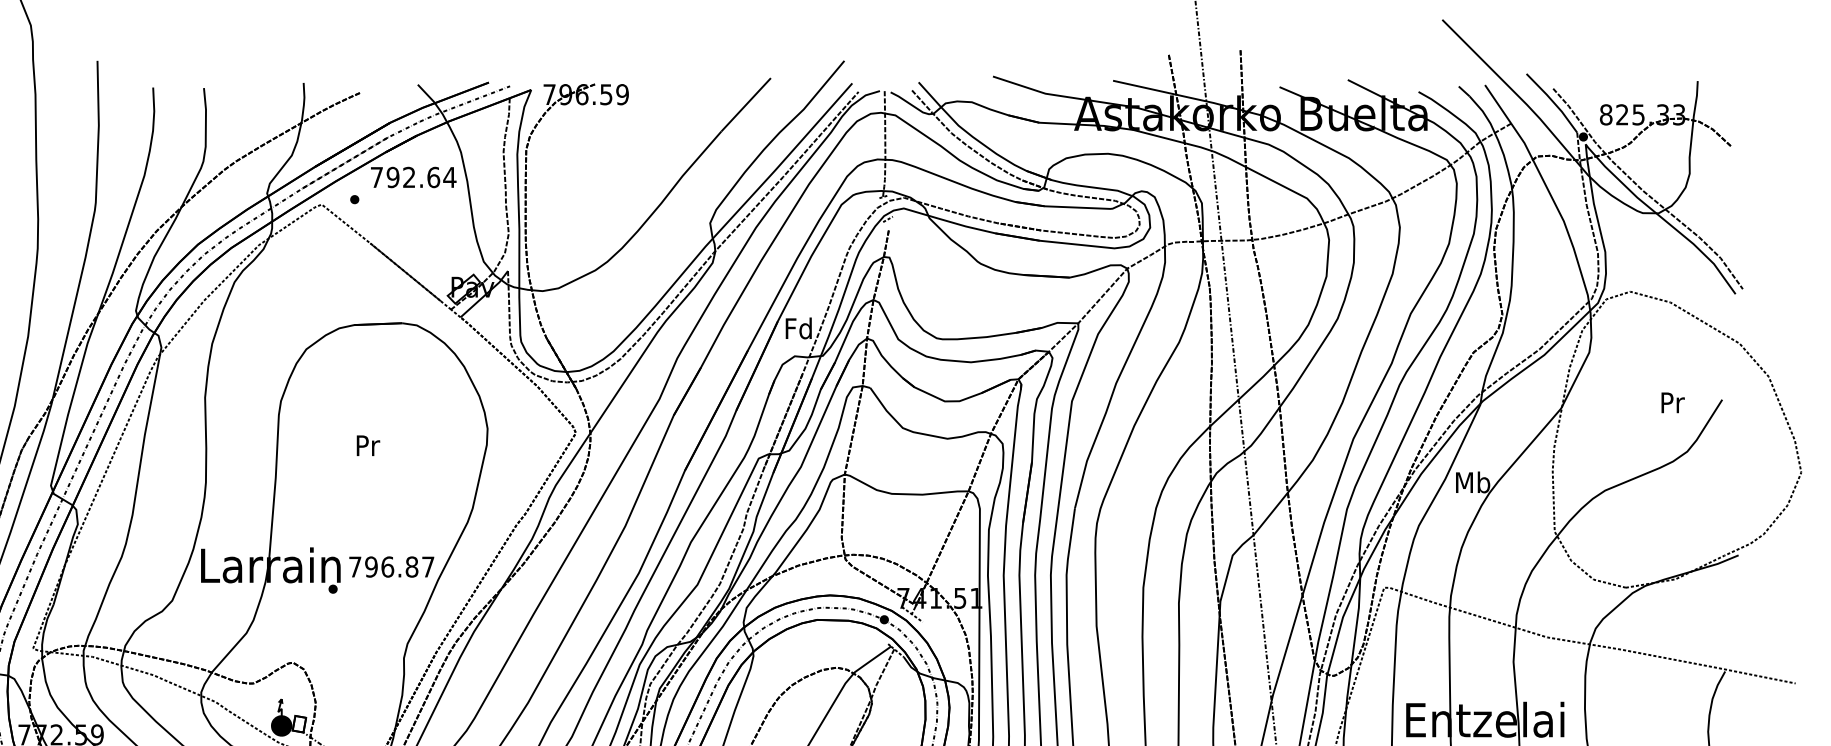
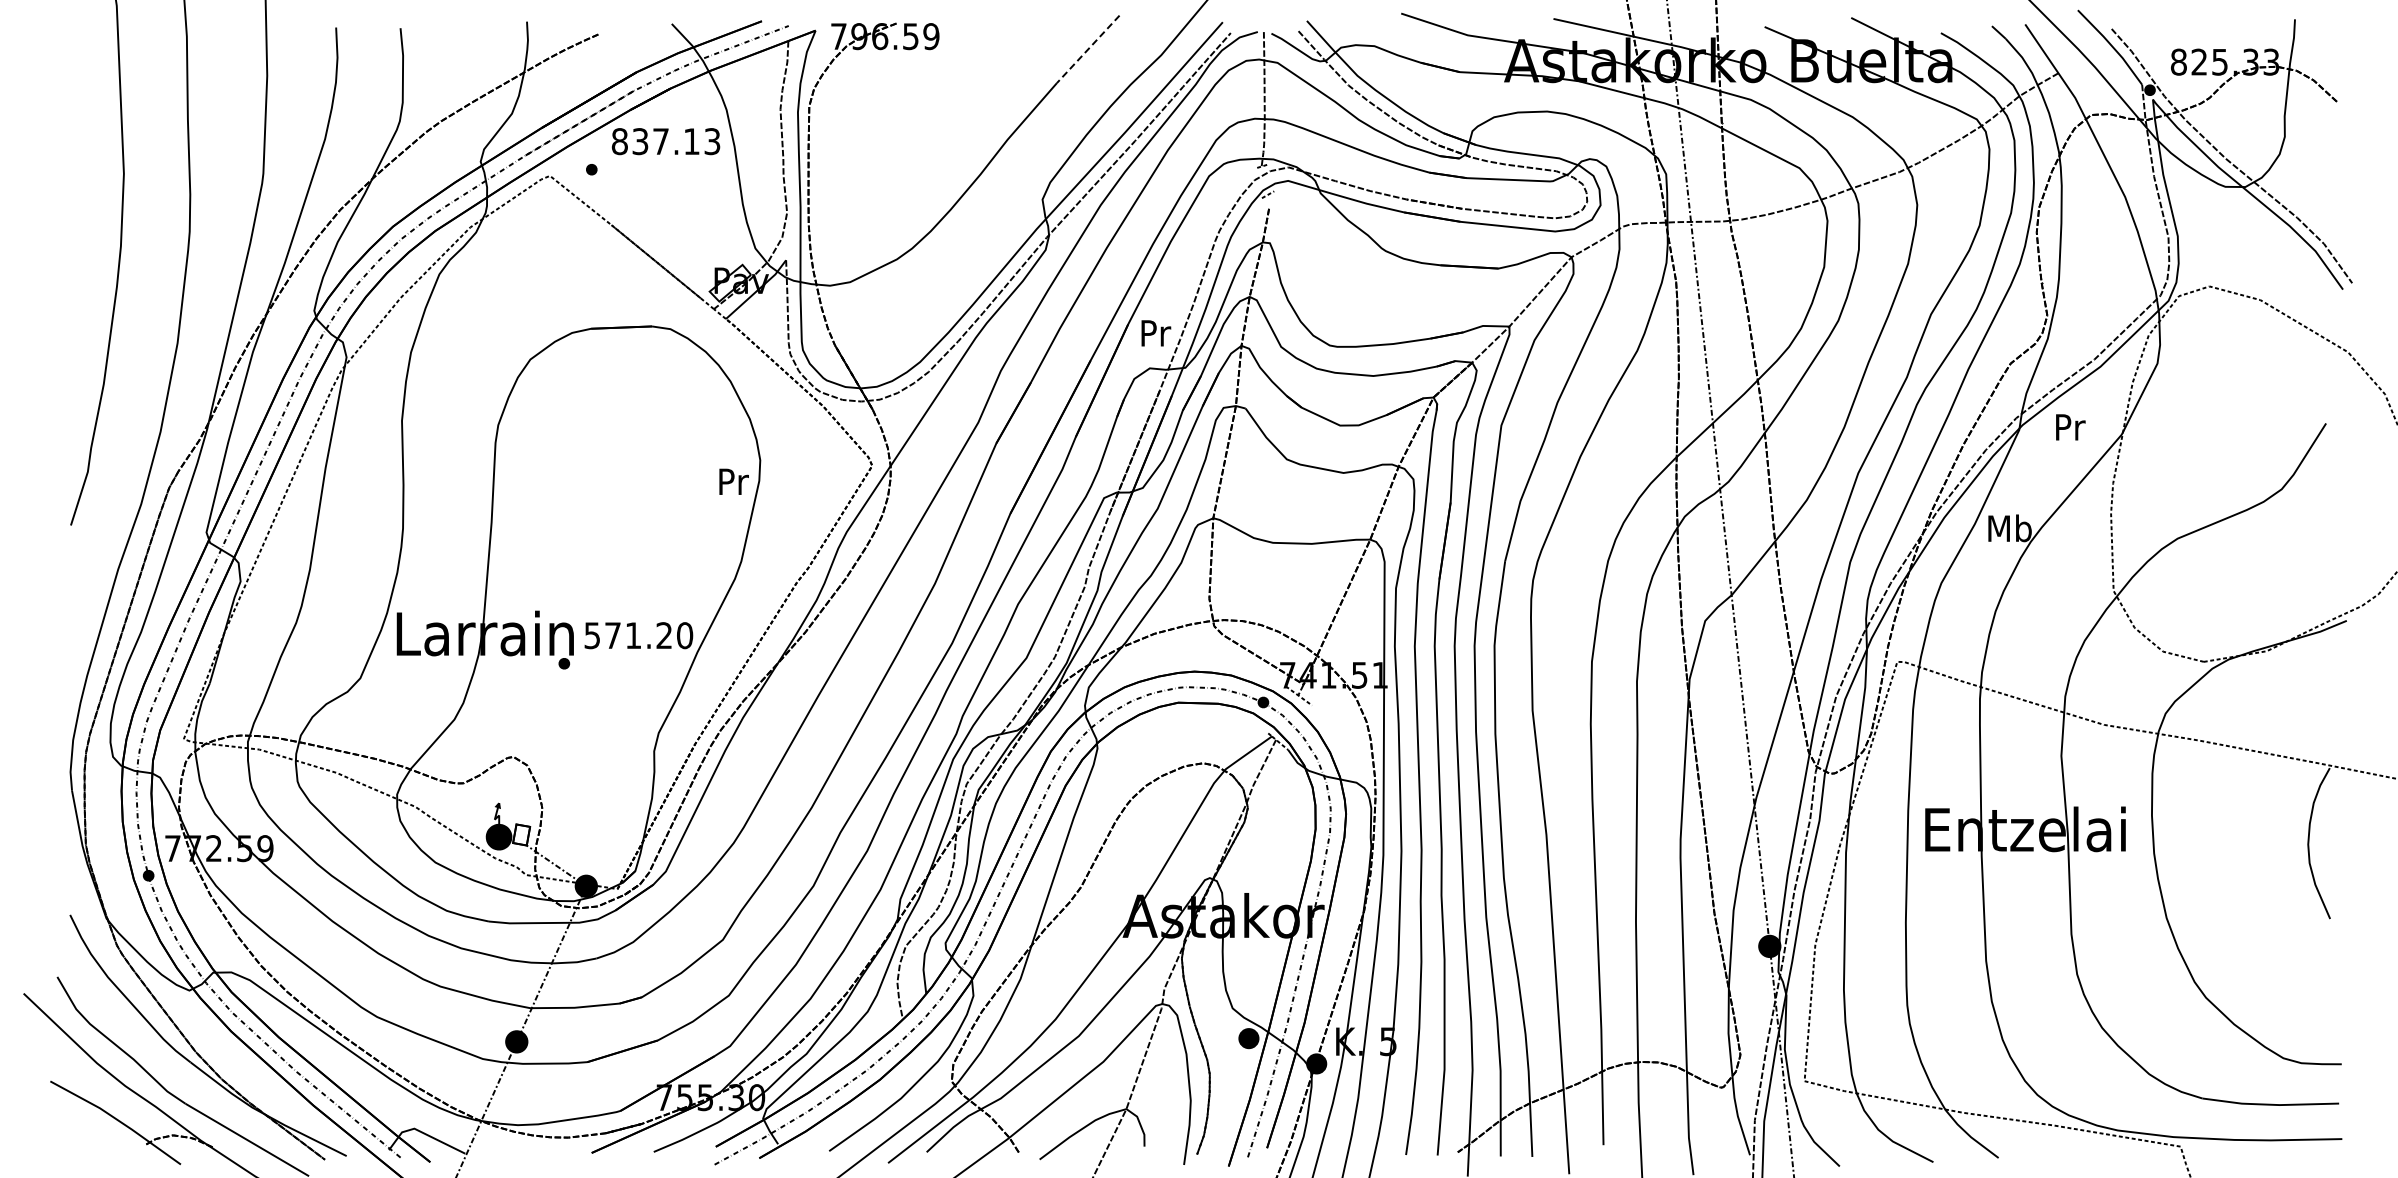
line: (745, 104) -> (1087, 49), solid -> dashed
text: (412, 177) -> (665, 141), 792.64 -> 837.13
text: (798, 328) -> (1154, 332), Fd -> Pr
text: (1672, 402) -> (2070, 427), moved
text: (367, 445) -> (733, 481), moved
text: (391, 566) -> (638, 635), 796.87 -> 571.20

